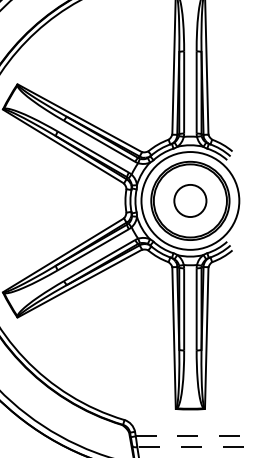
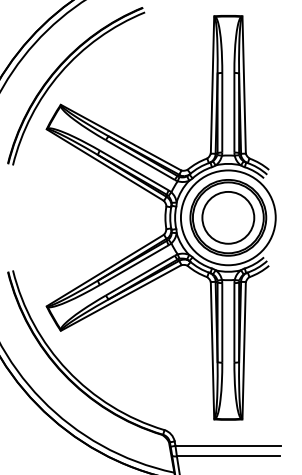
circle: (190, 200) -> (228, 217), size x1.67
line: (190, 435) -> (228, 445), dashed -> solid
line: (189, 447) -> (227, 456), dashed -> solid

